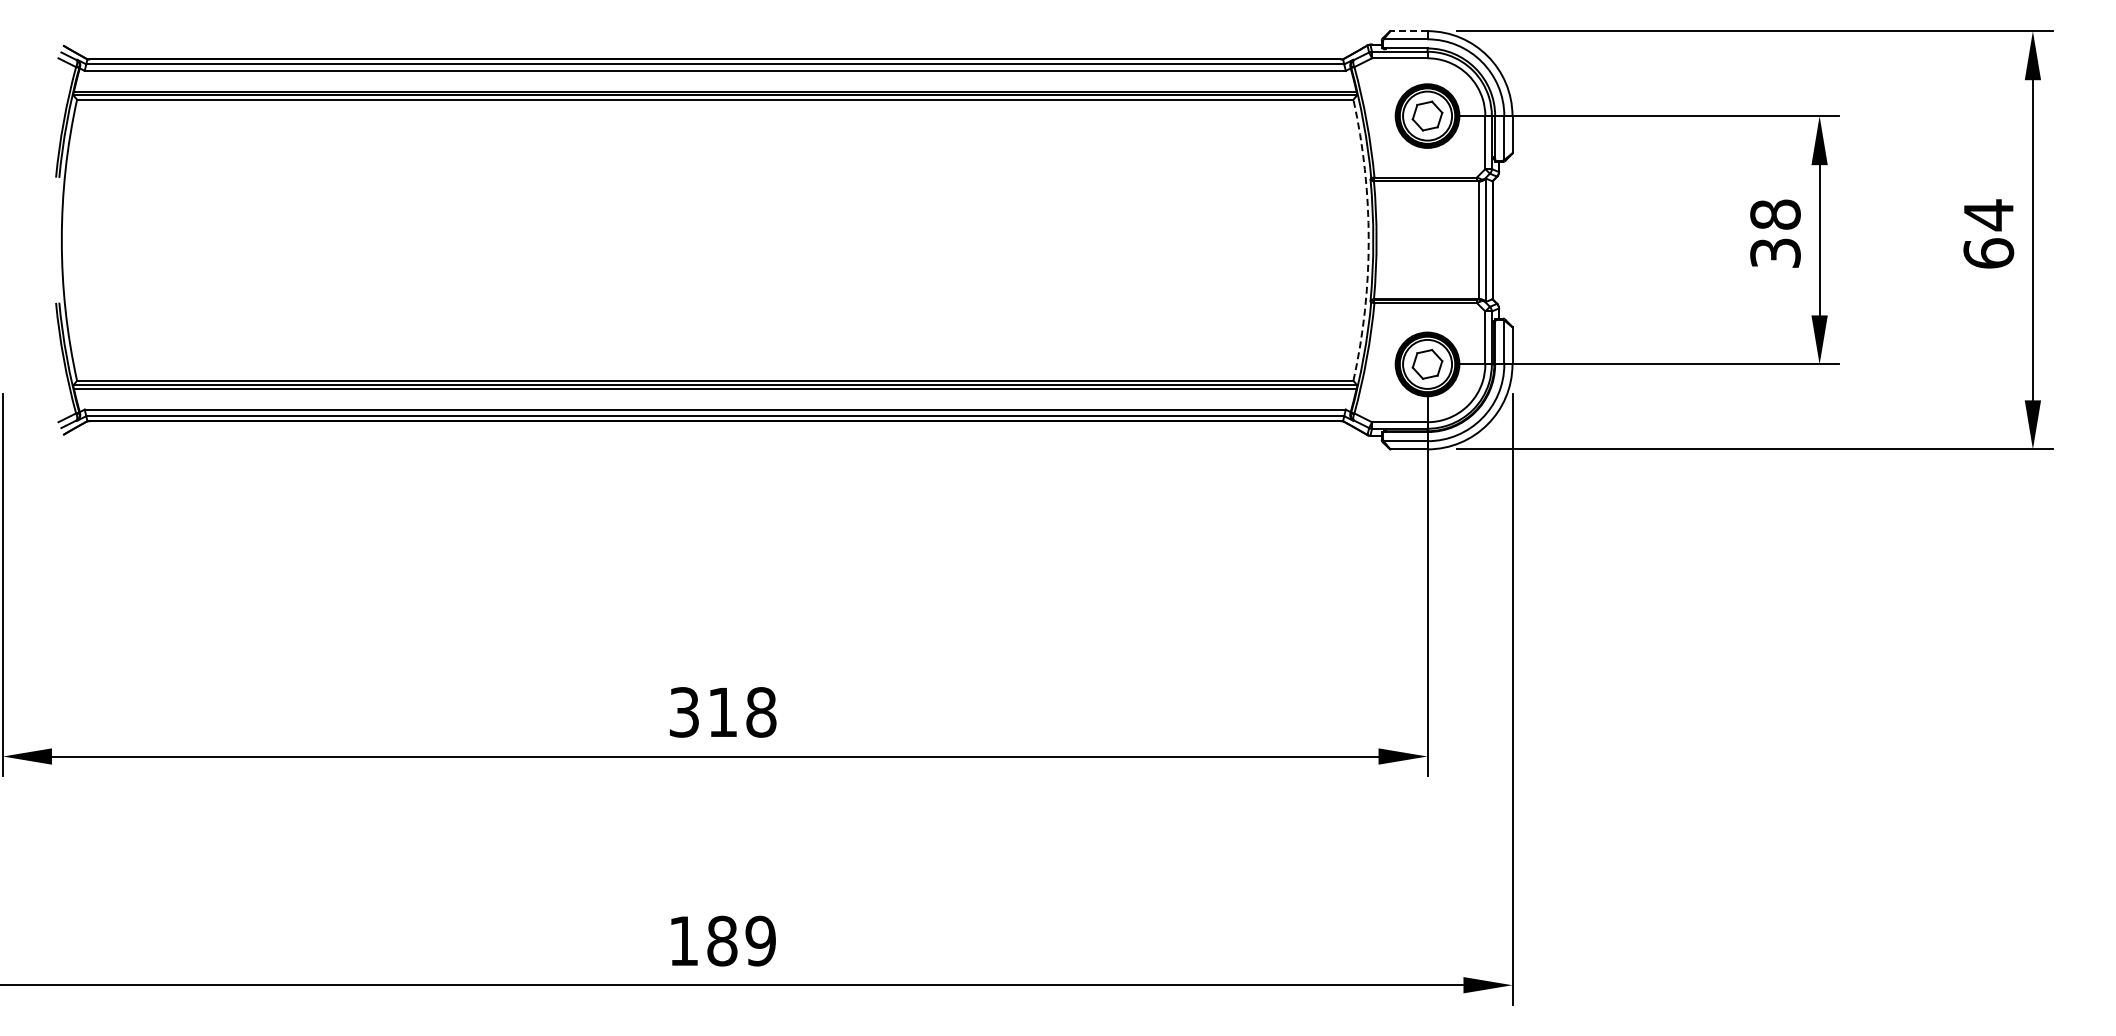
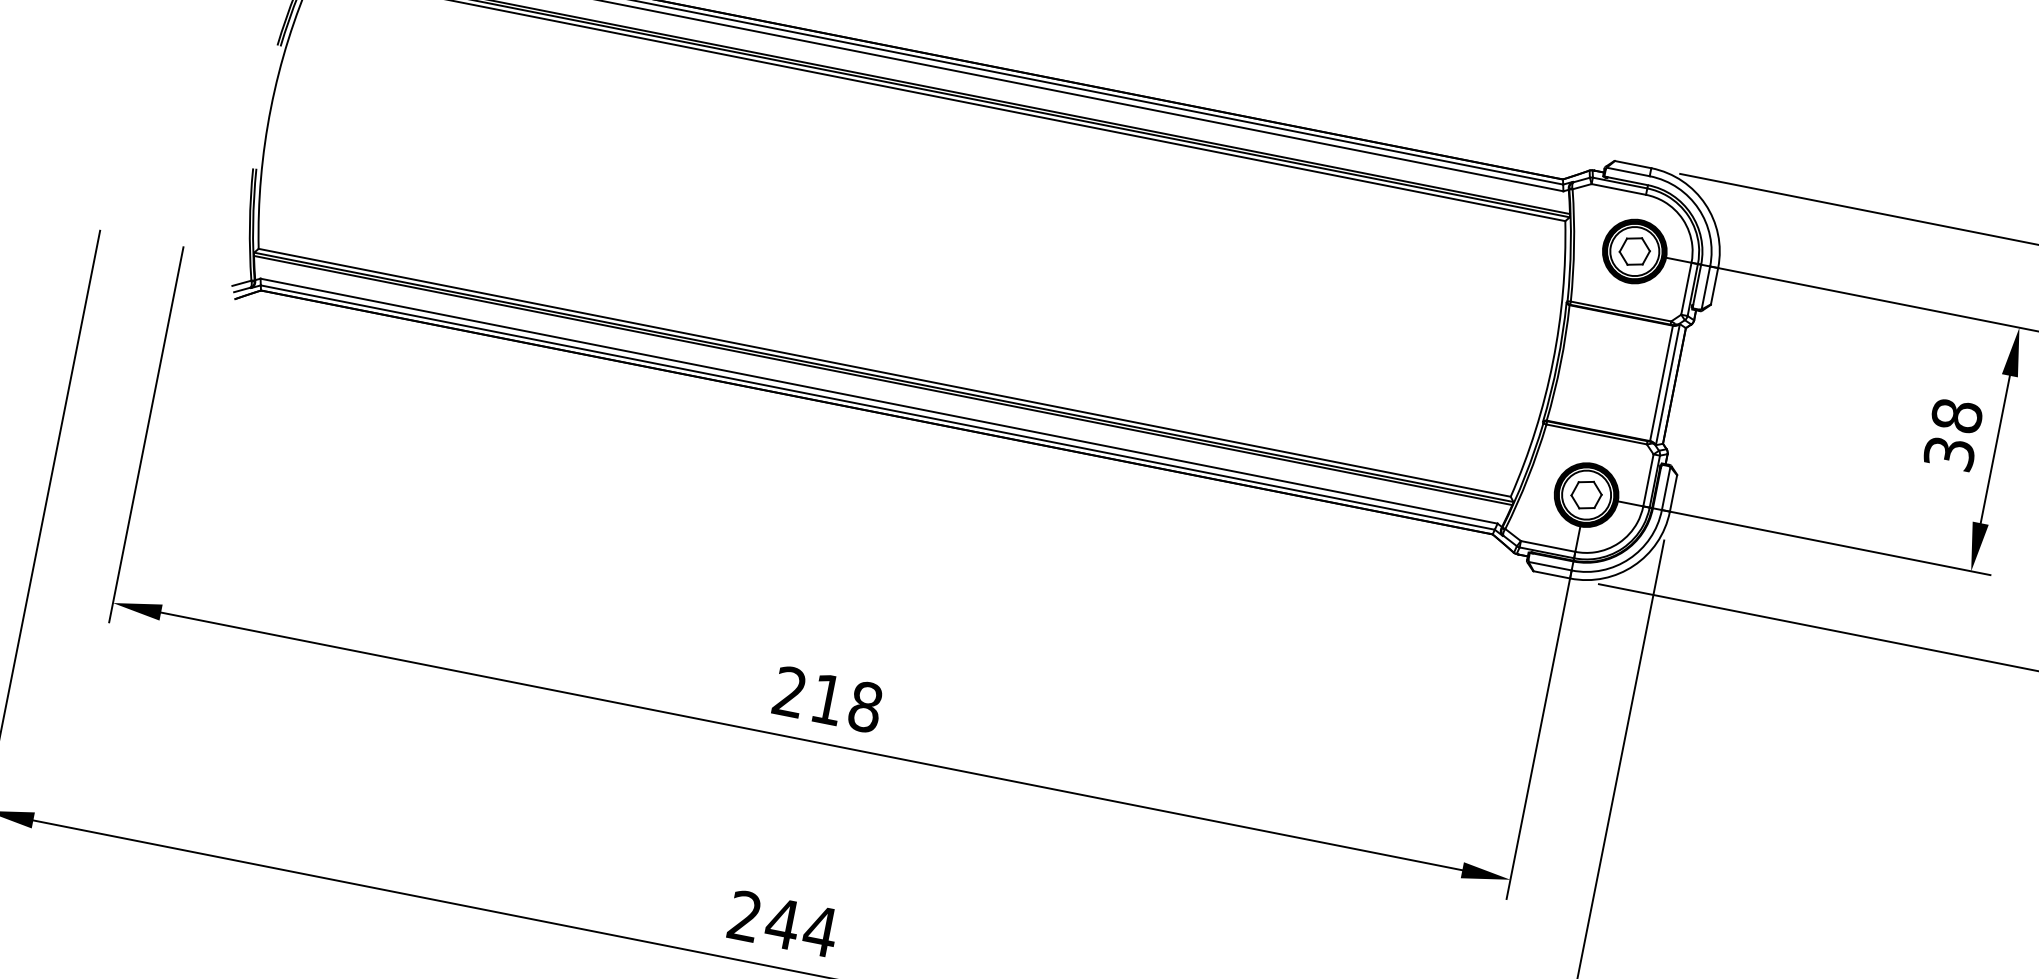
line: (1409, 31) -> (1633, 165), dashed -> solid
arc: (1368, 240) -> (1552, 362), dashed -> solid
text: (683, 712) -> (789, 692), 318 -> 218
text: (722, 940) -> (783, 923), 189 -> 244

